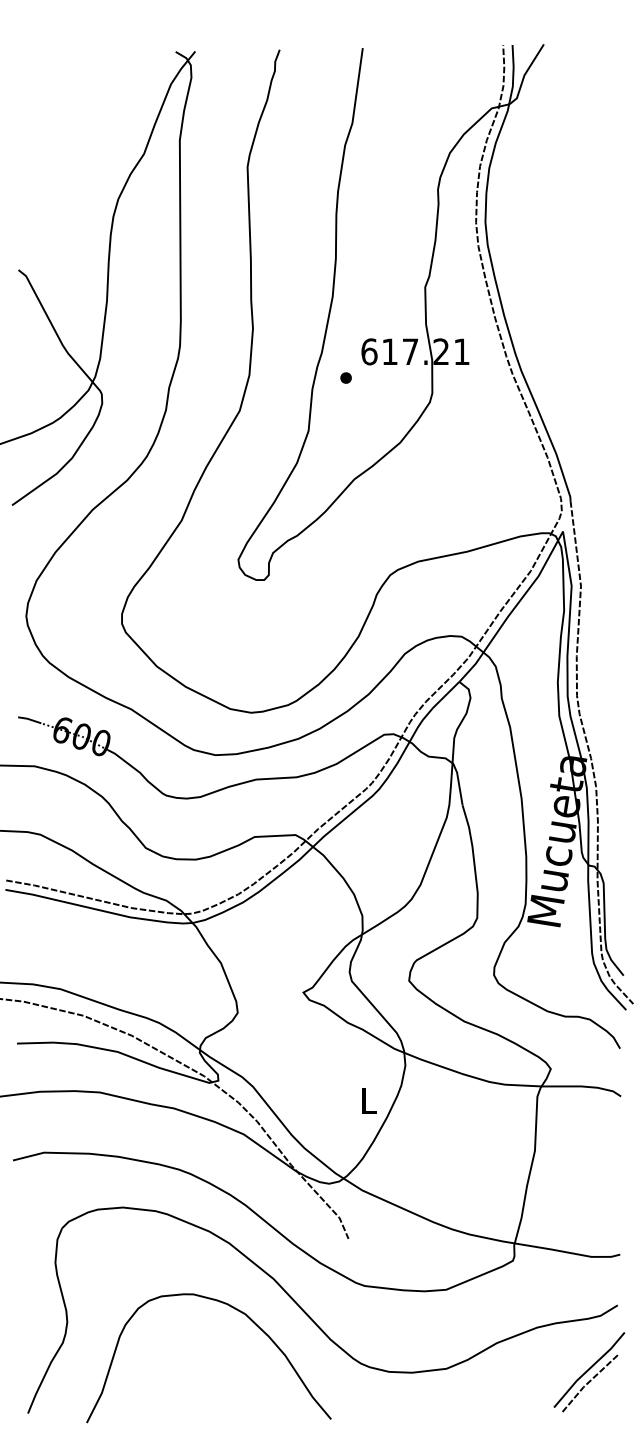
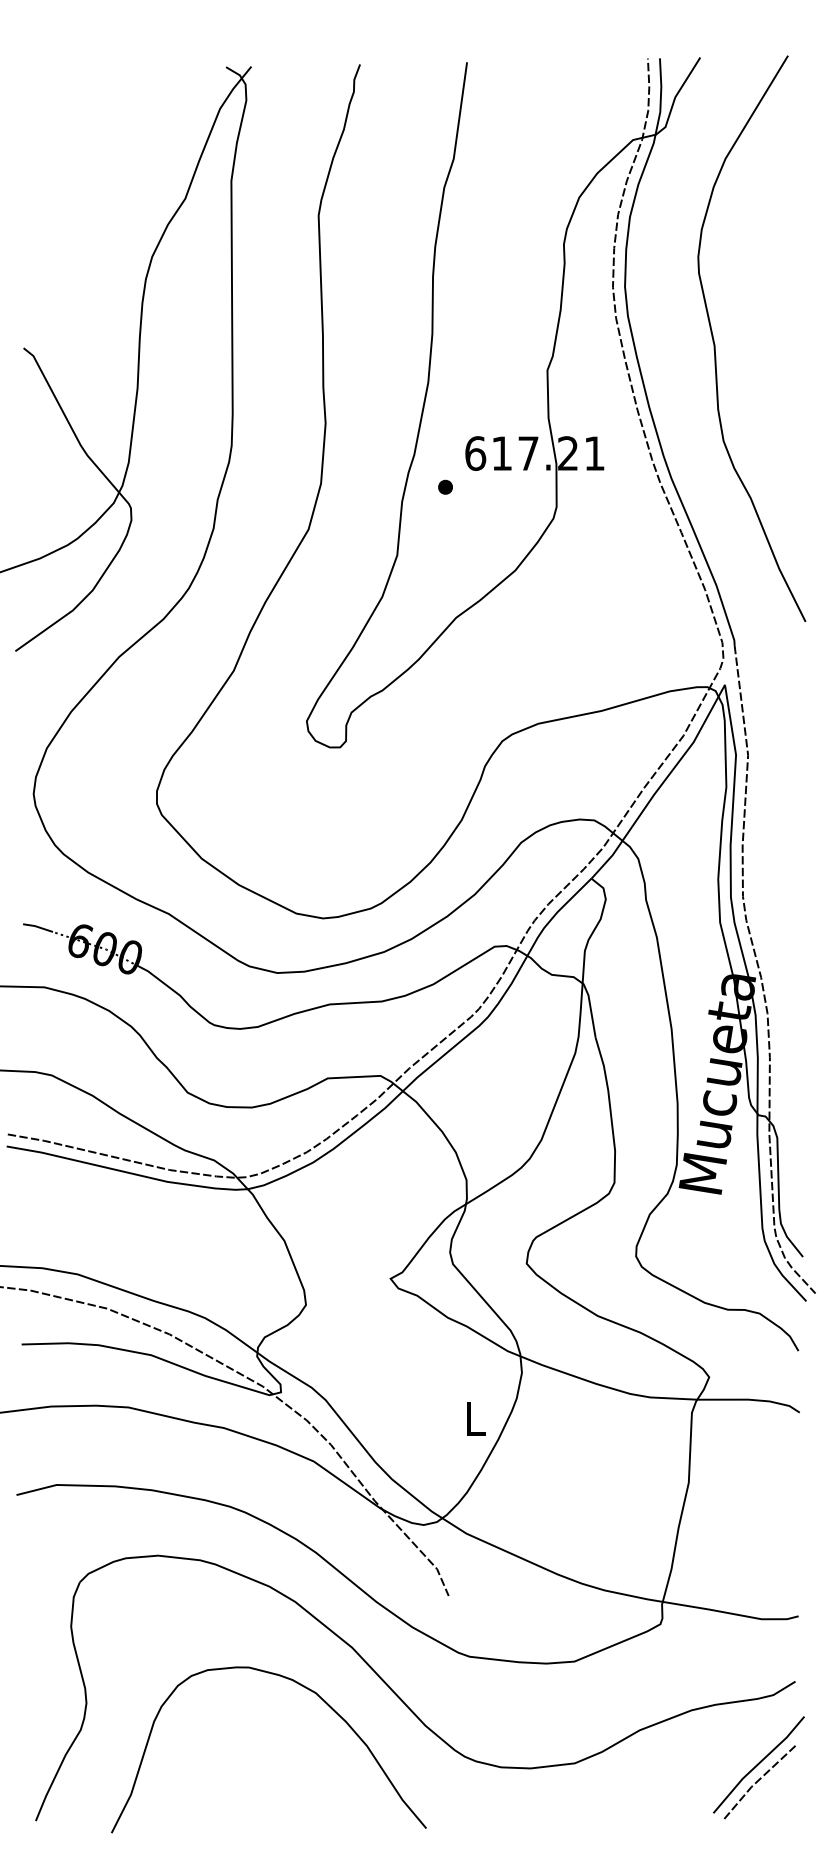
curve: (555, 267) -> (715, 344), added

